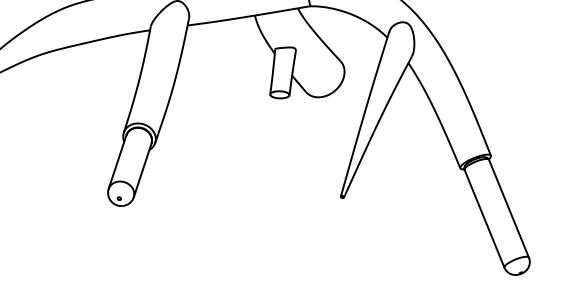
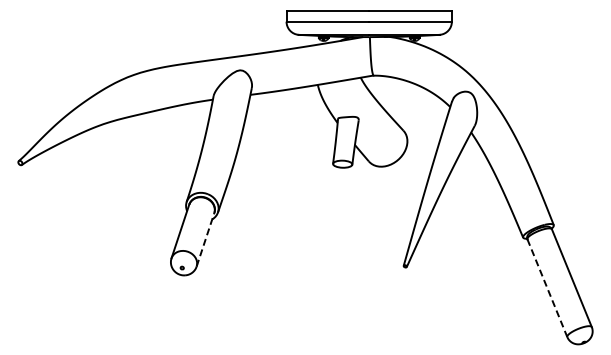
line: (142, 170) -> (205, 239), solid -> dashed
line: (484, 219) -> (547, 288), solid -> dashed

